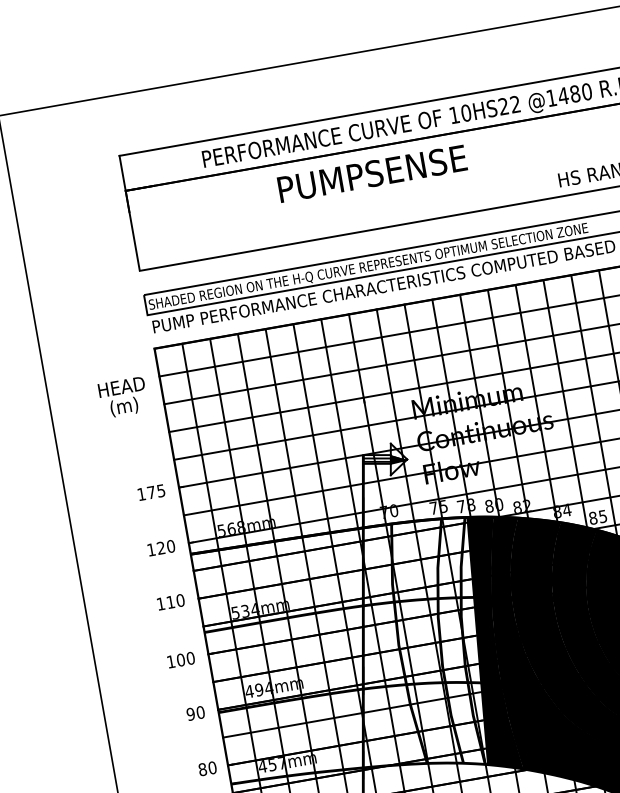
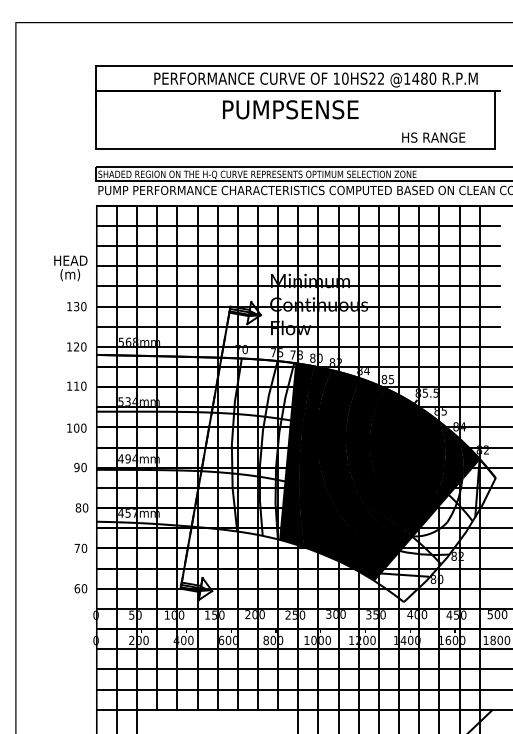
text: (371, 173) -> (290, 109), moved
text: (123, 397) -> (70, 268), moved
text: (156, 491) -> (80, 306), 175 -> 130

